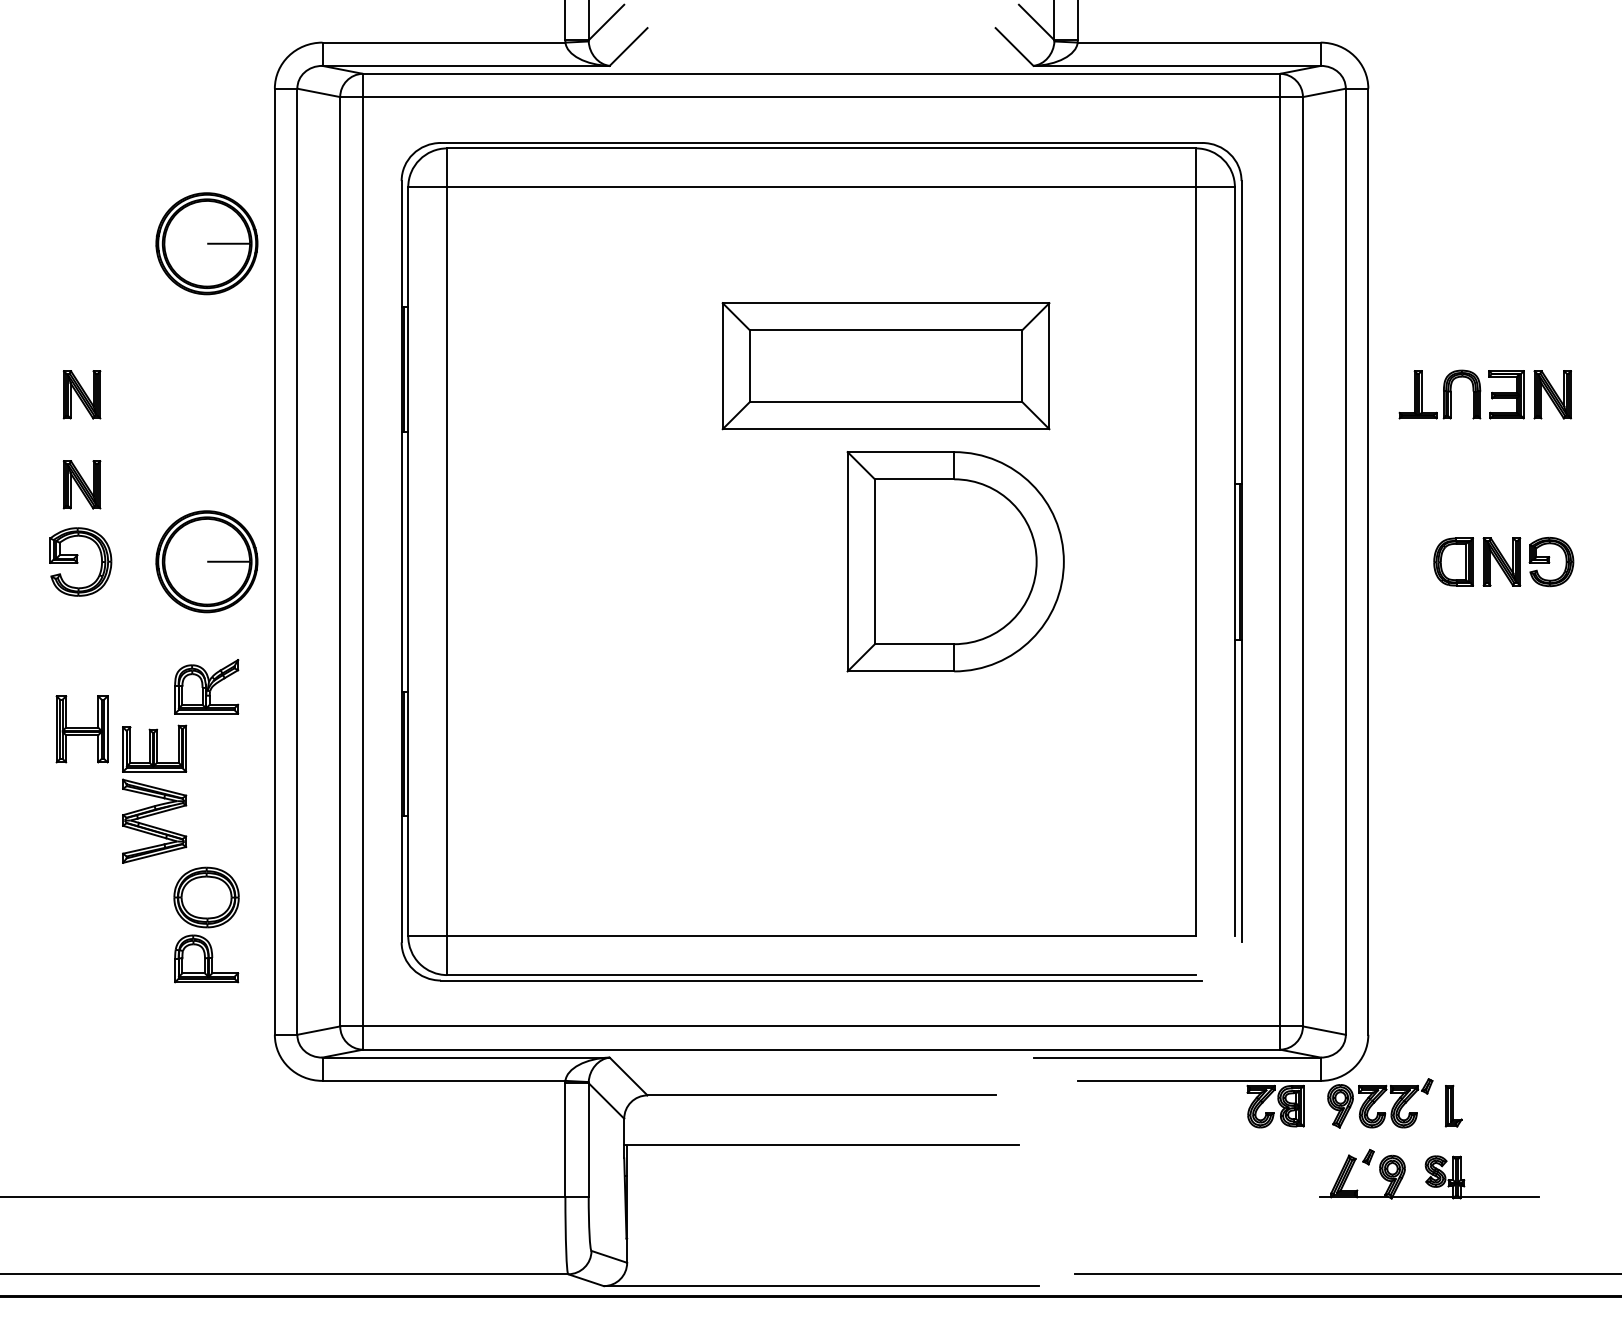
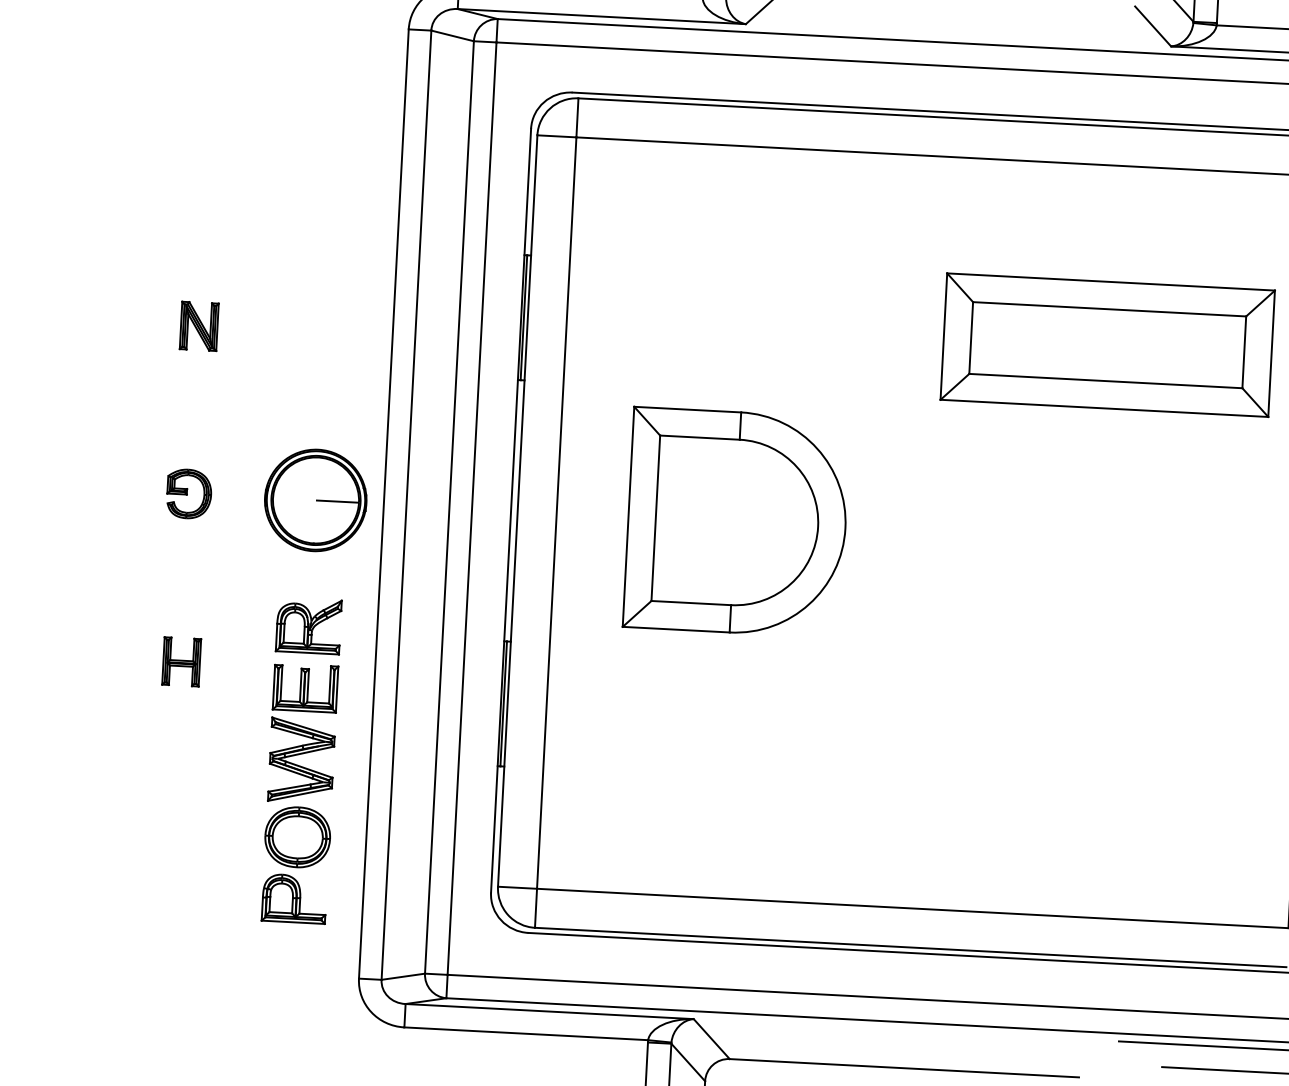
part: (206, 243) -> (332, 181), removed
part: (885, 366) -> (1107, 345), moved
part: (81, 484) -> (193, 416), removed
part: (80, 561) -> (188, 493), size x0.71
part: (955, 561) -> (736, 522), moved
part: (81, 728) -> (181, 661), size x0.71
part: (154, 793) -> (303, 732), moved

